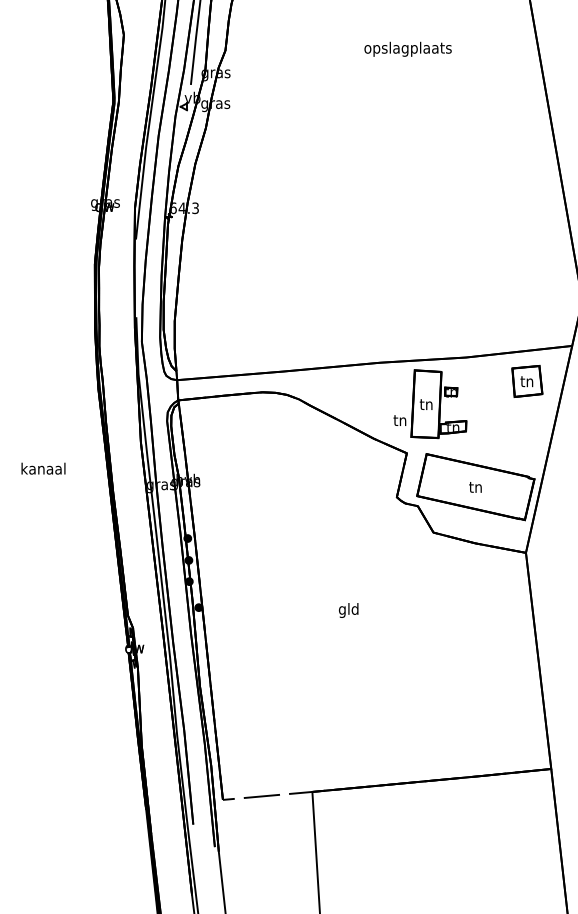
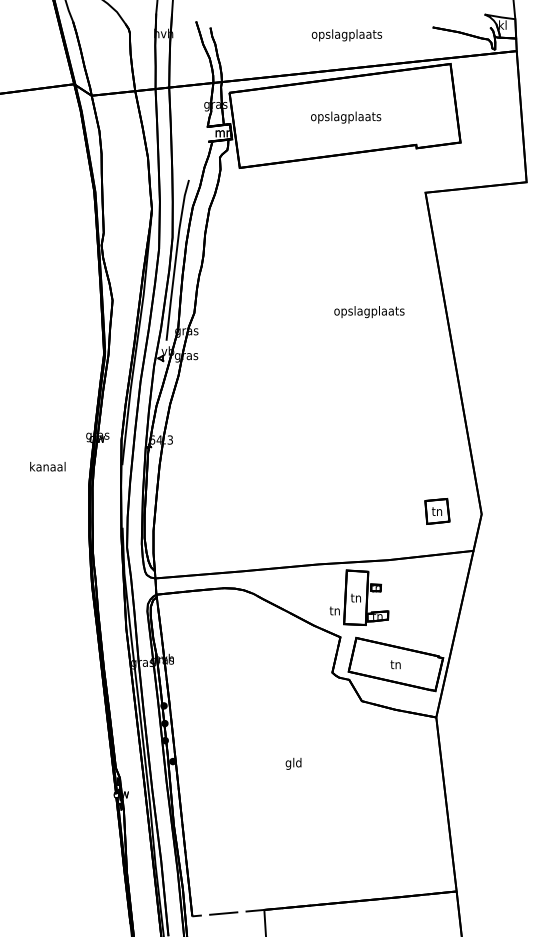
text: (408, 49) -> (369, 312), moved
part: (527, 381) -> (437, 511), moved
text: (43, 468) -> (47, 466), moved

